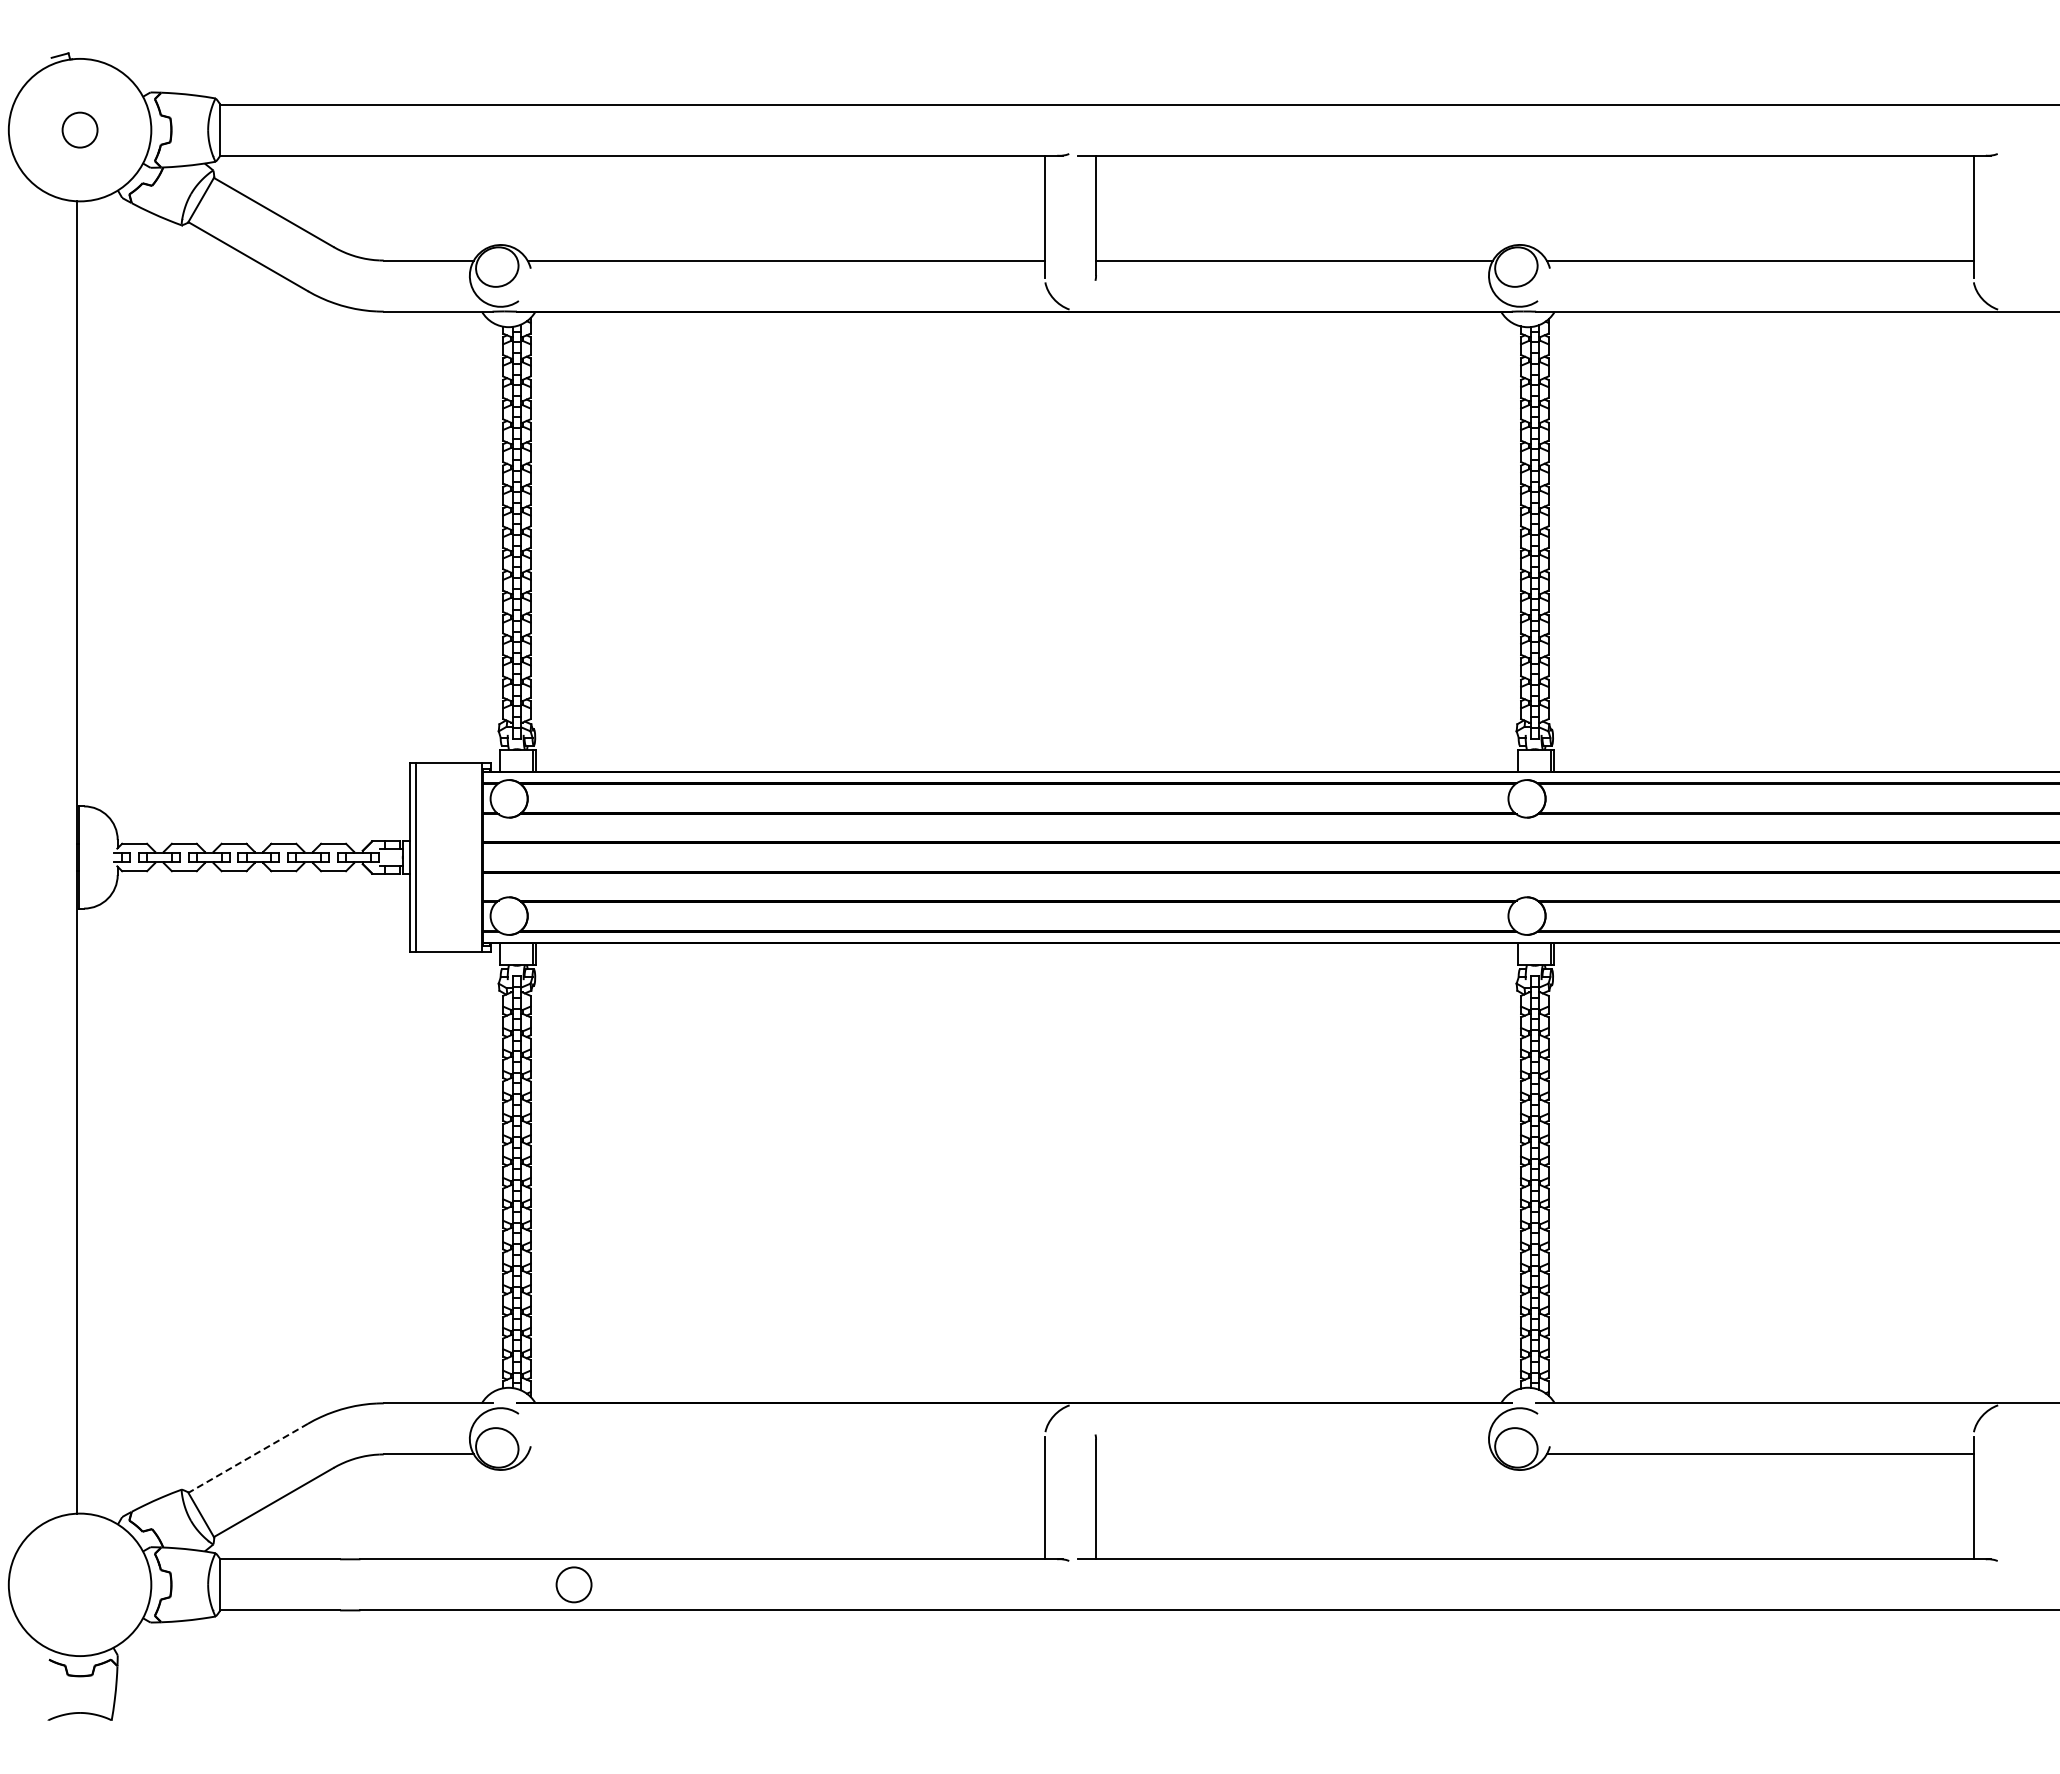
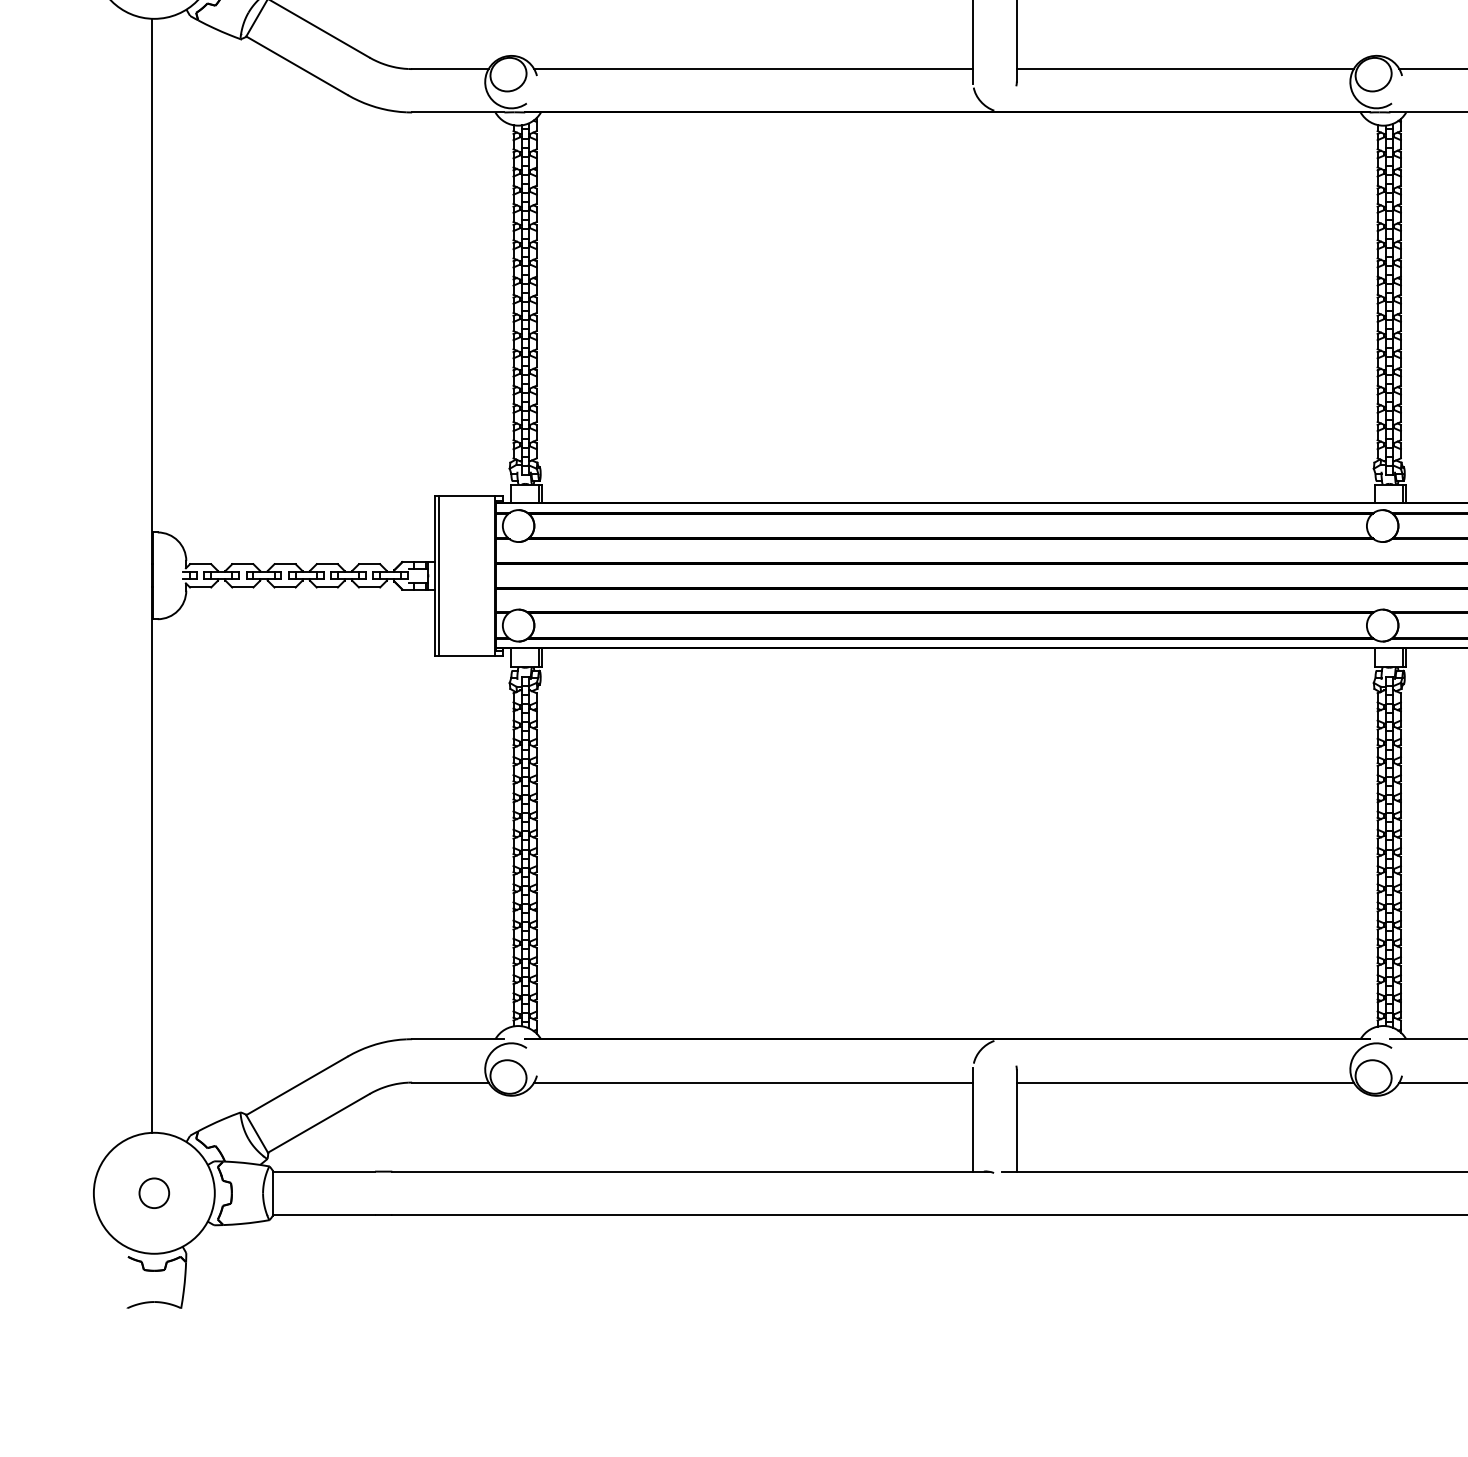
line: (786, 1454) -> (754, 1082), added
line: (1294, 1454) -> (1185, 1082), added
line: (247, 1458) -> (296, 1086), dashed -> solid
circle: (573, 1584) -> (153, 1192), moved

